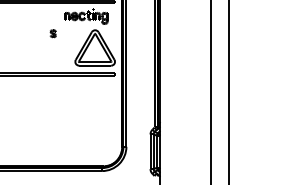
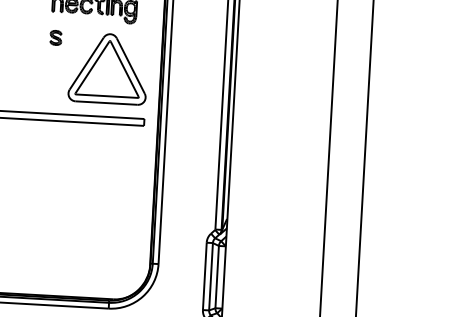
part: (52, 33) -> (54, 37), moved

